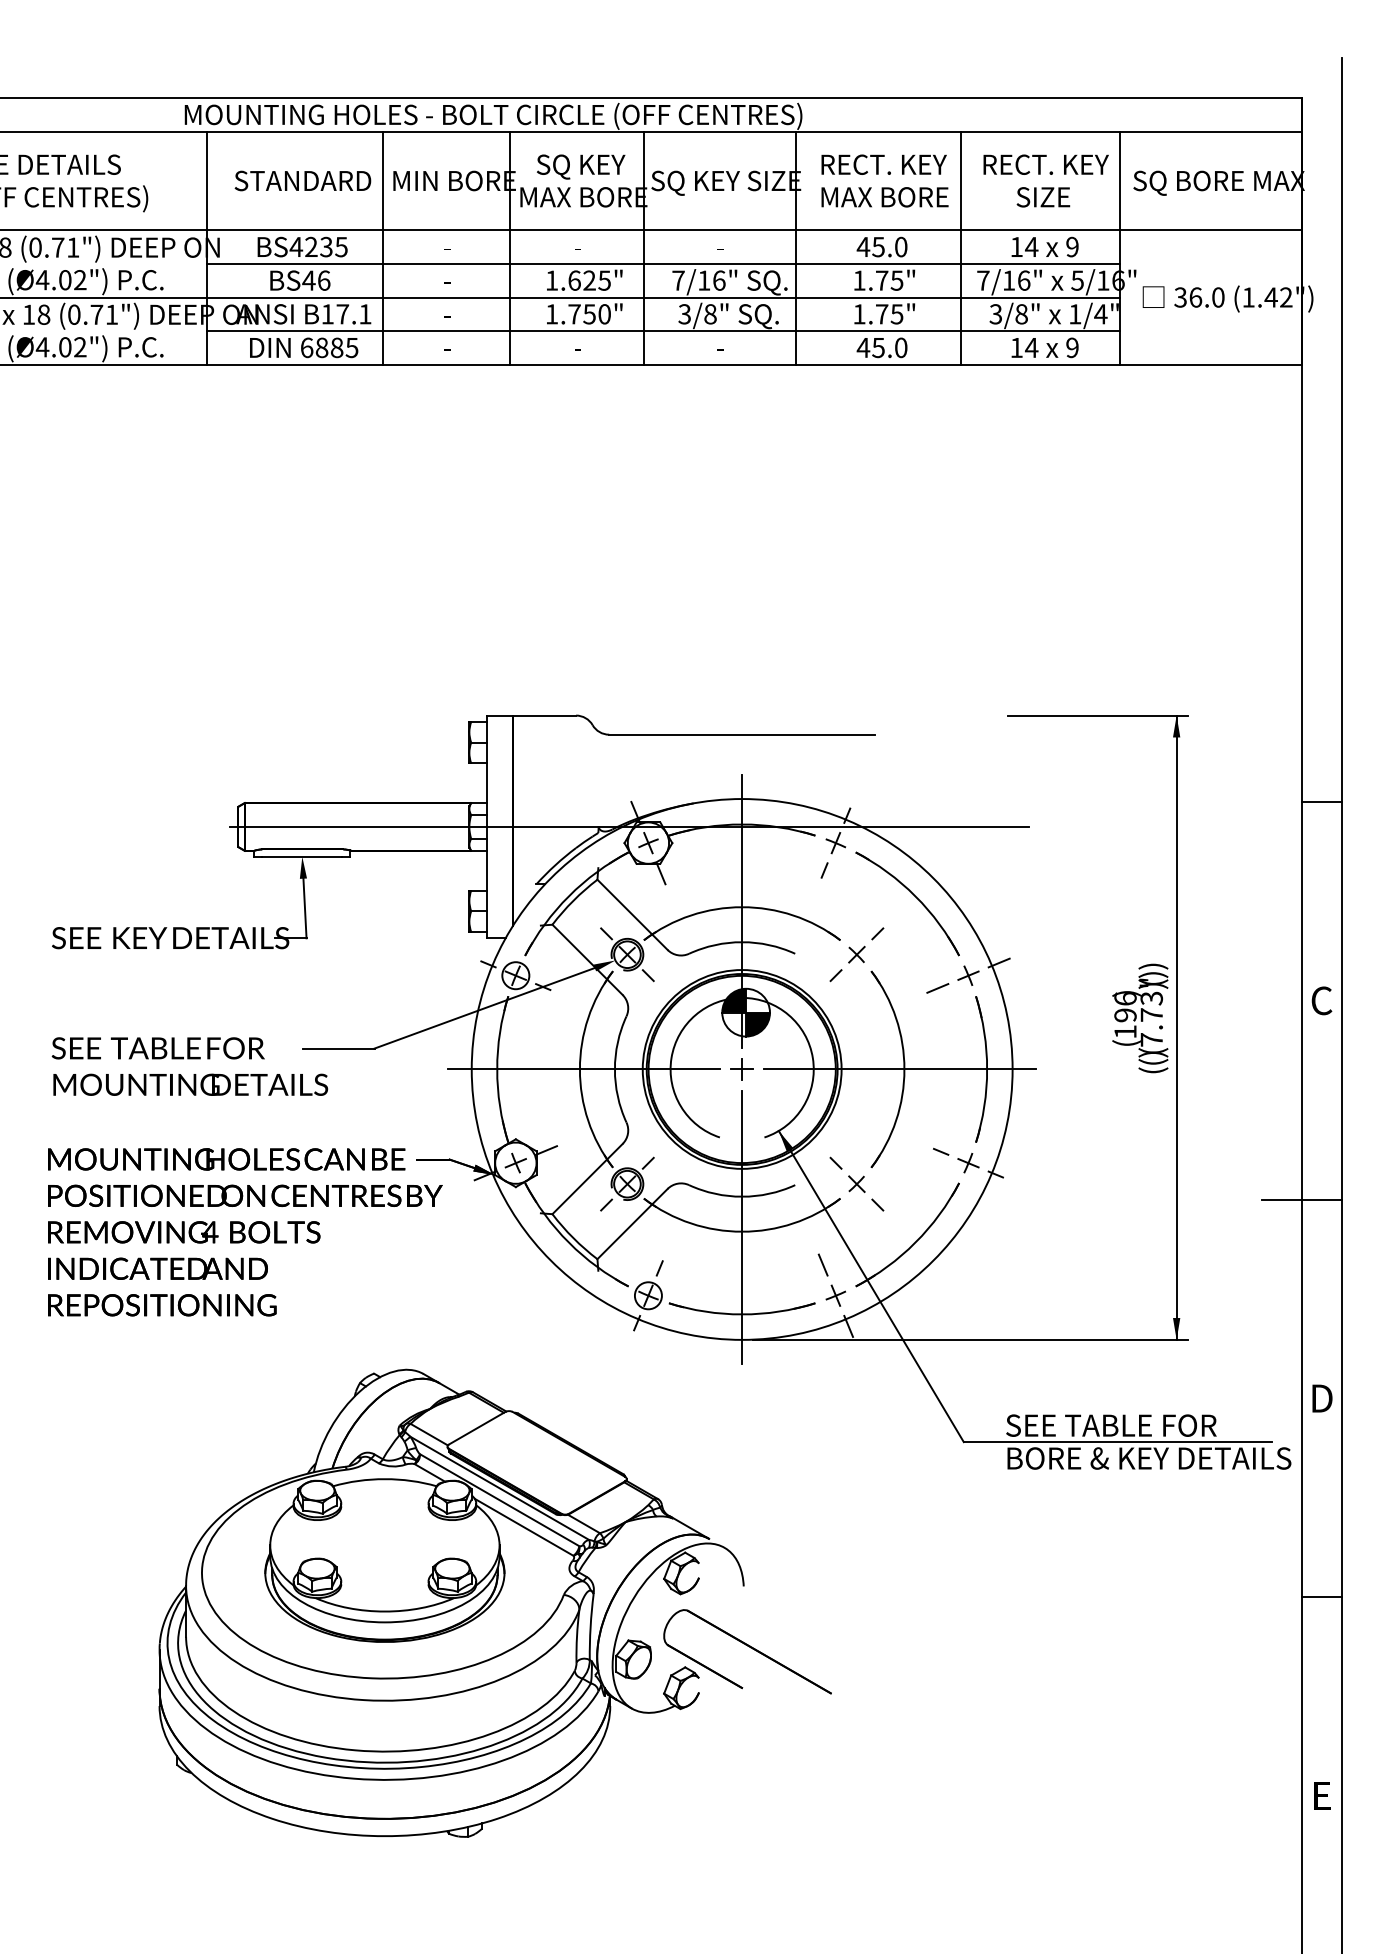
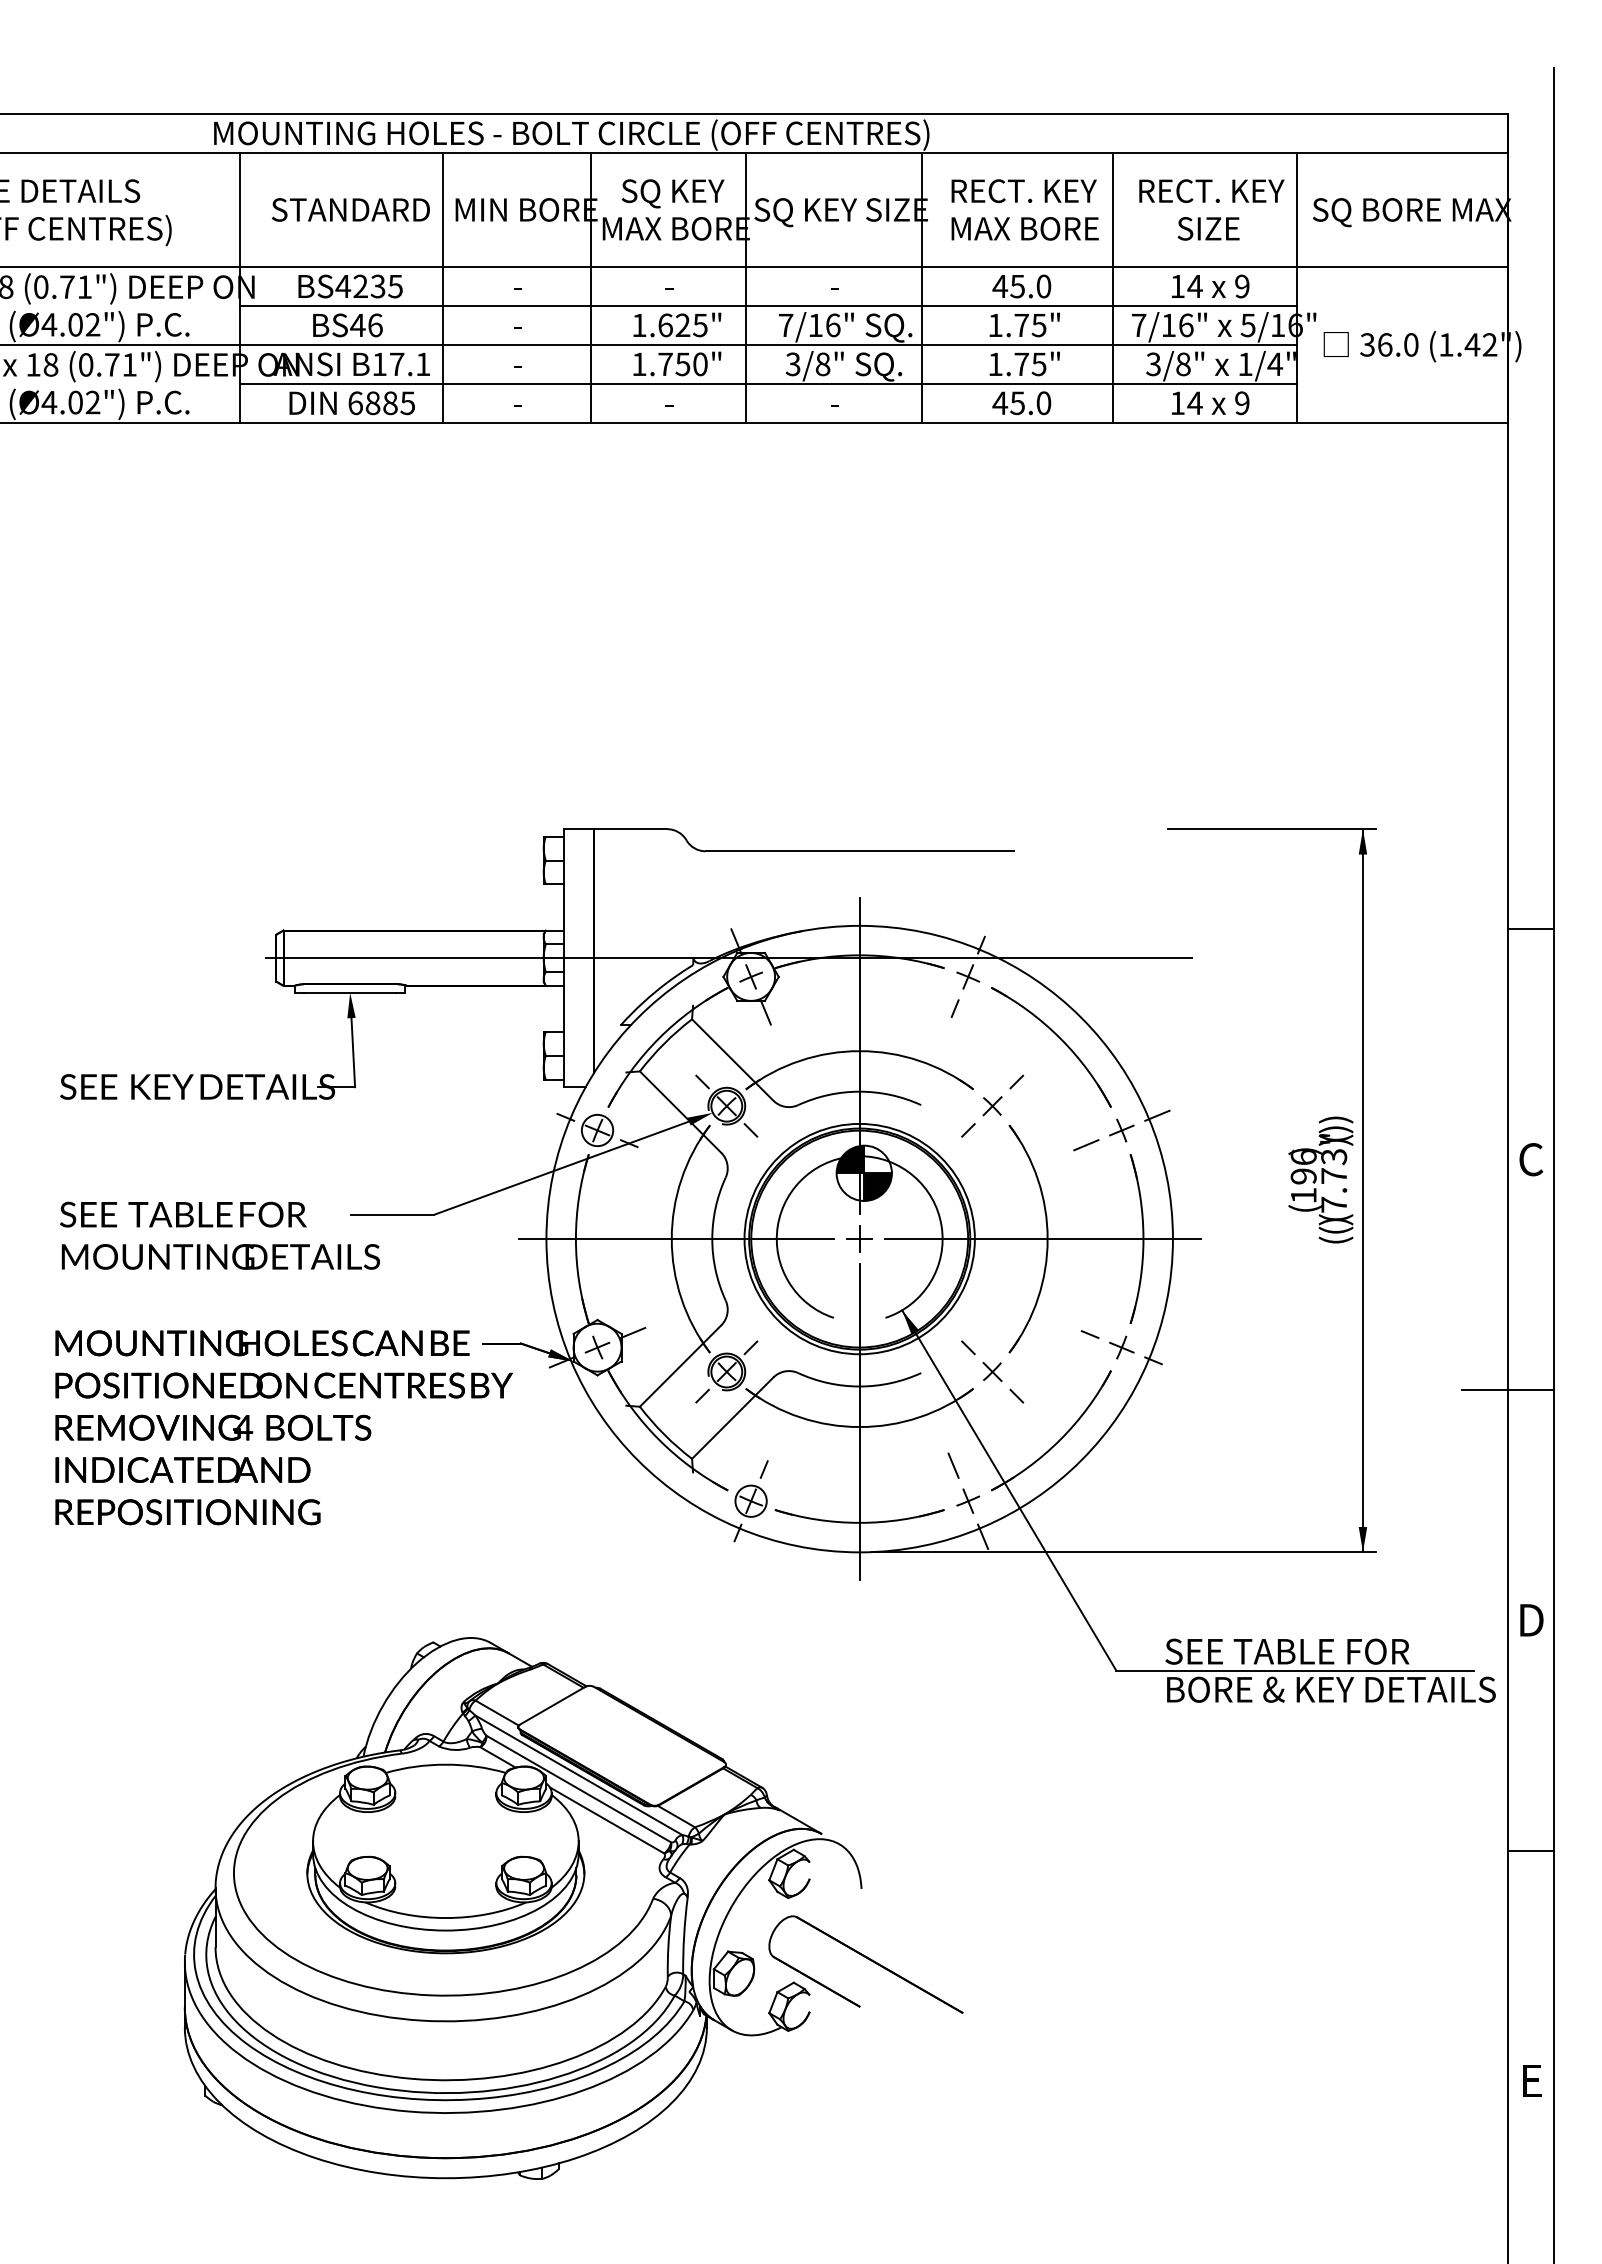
part: (495, 1603) -> (573, 1908), moved

